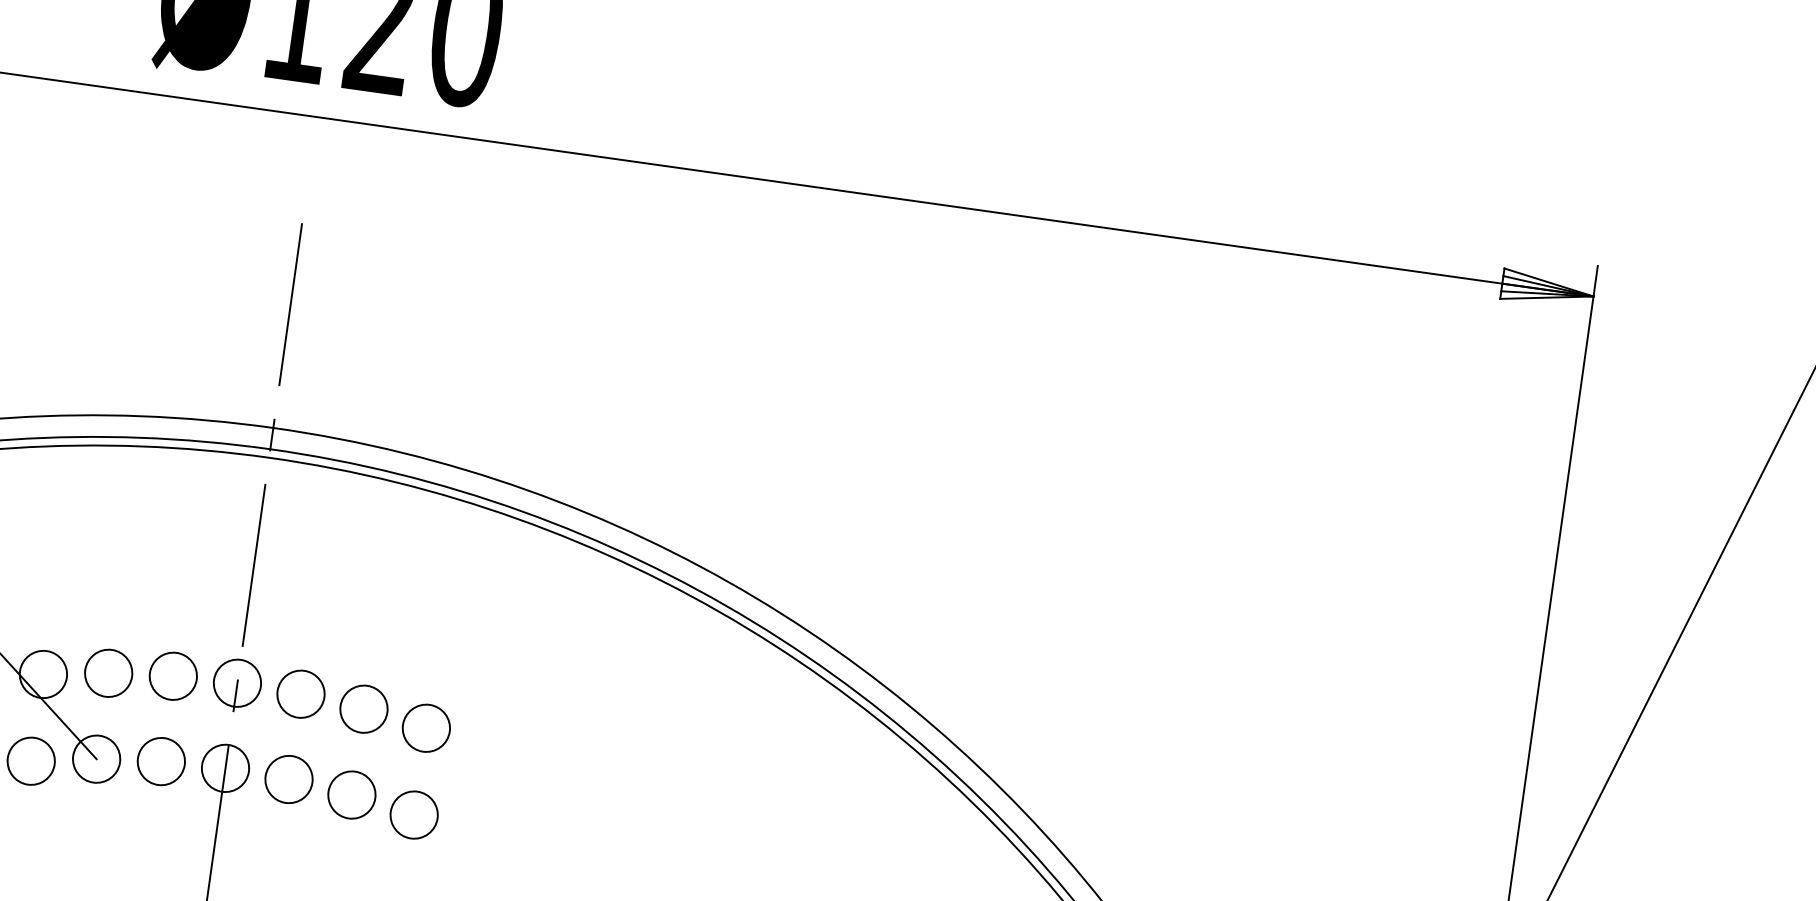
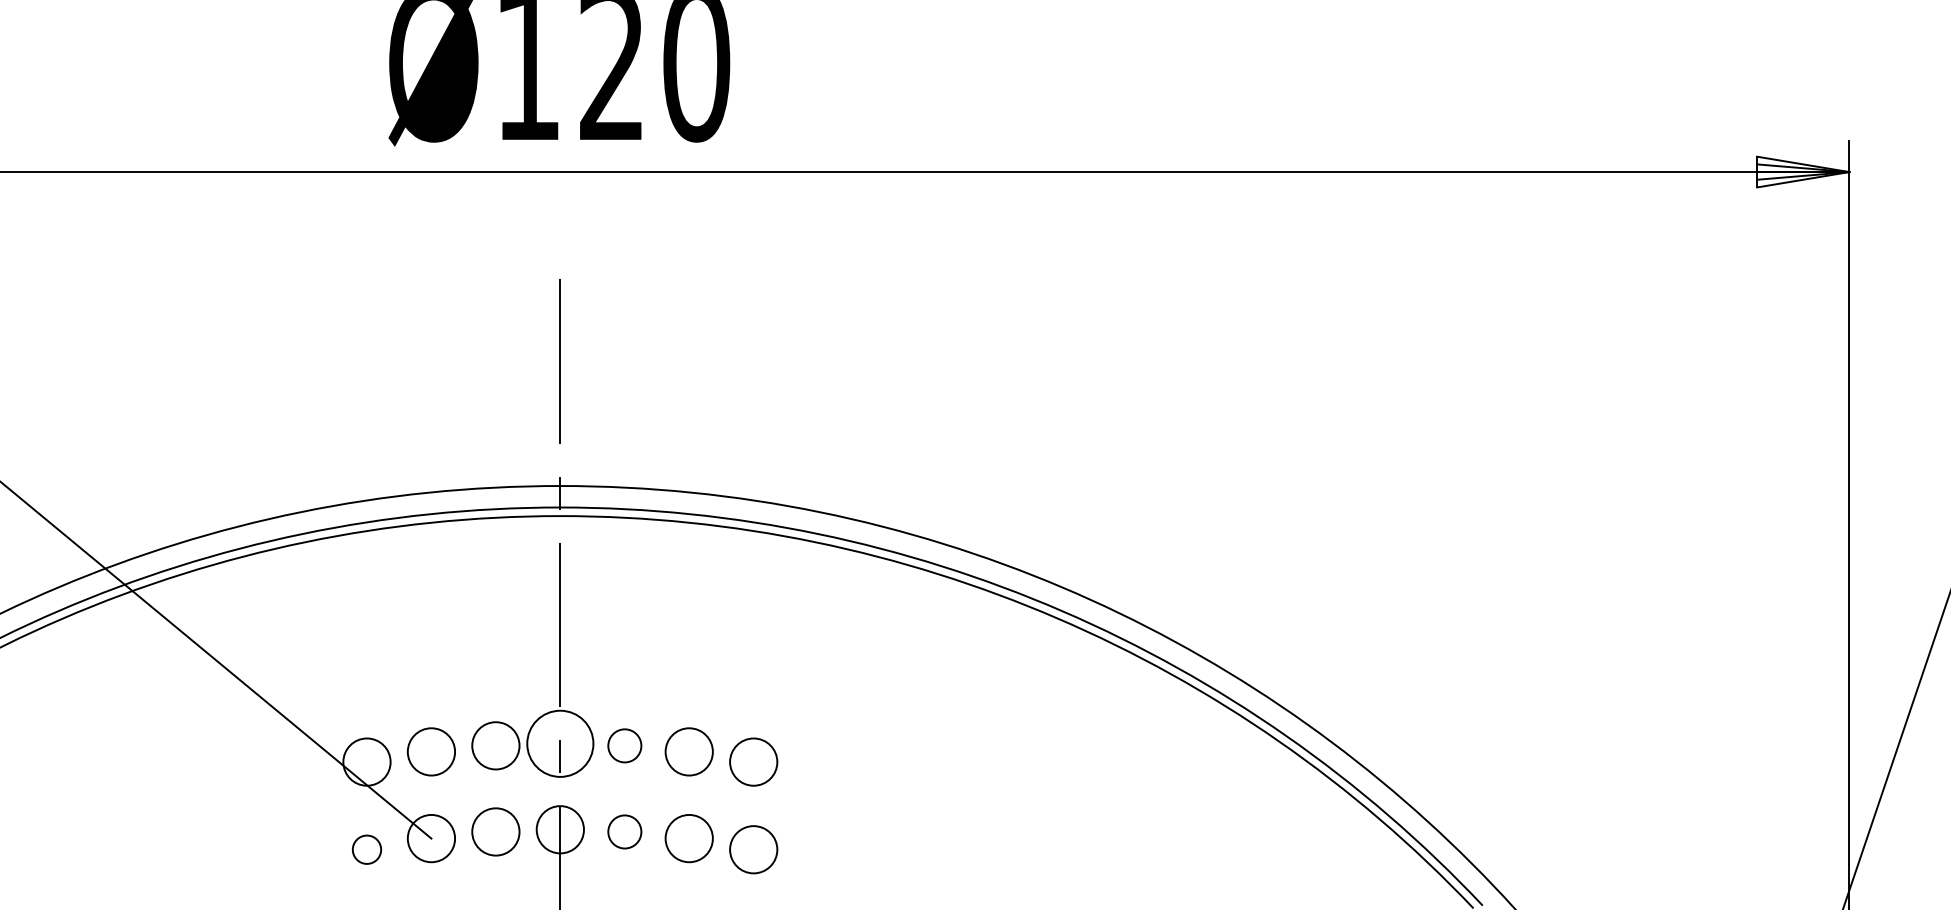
circle: (236, 682) -> (559, 743), size x1.4
circle: (300, 693) -> (624, 745), size x0.7
circle: (30, 760) -> (366, 849), size x0.6
circle: (288, 779) -> (624, 831), size x0.7

